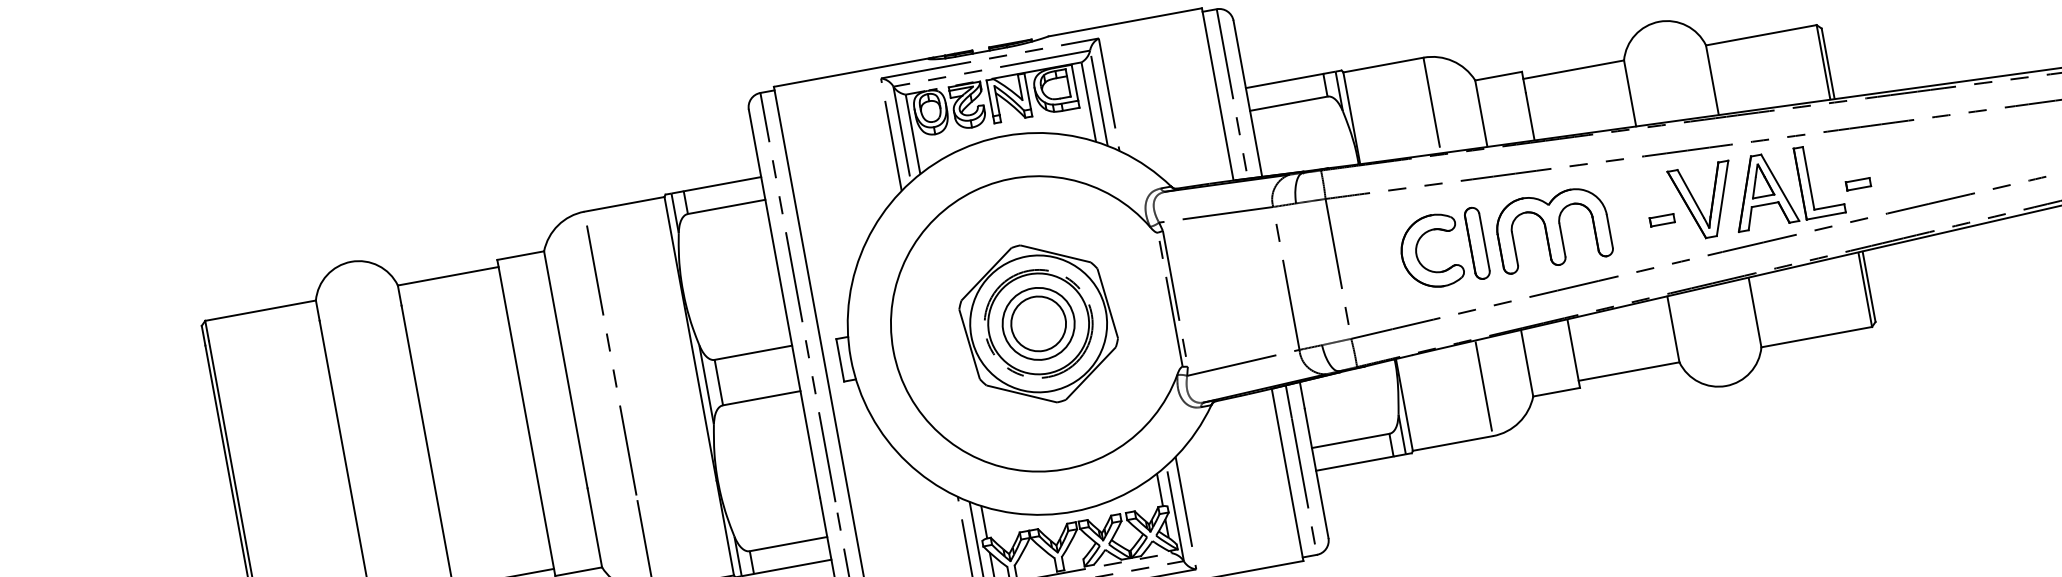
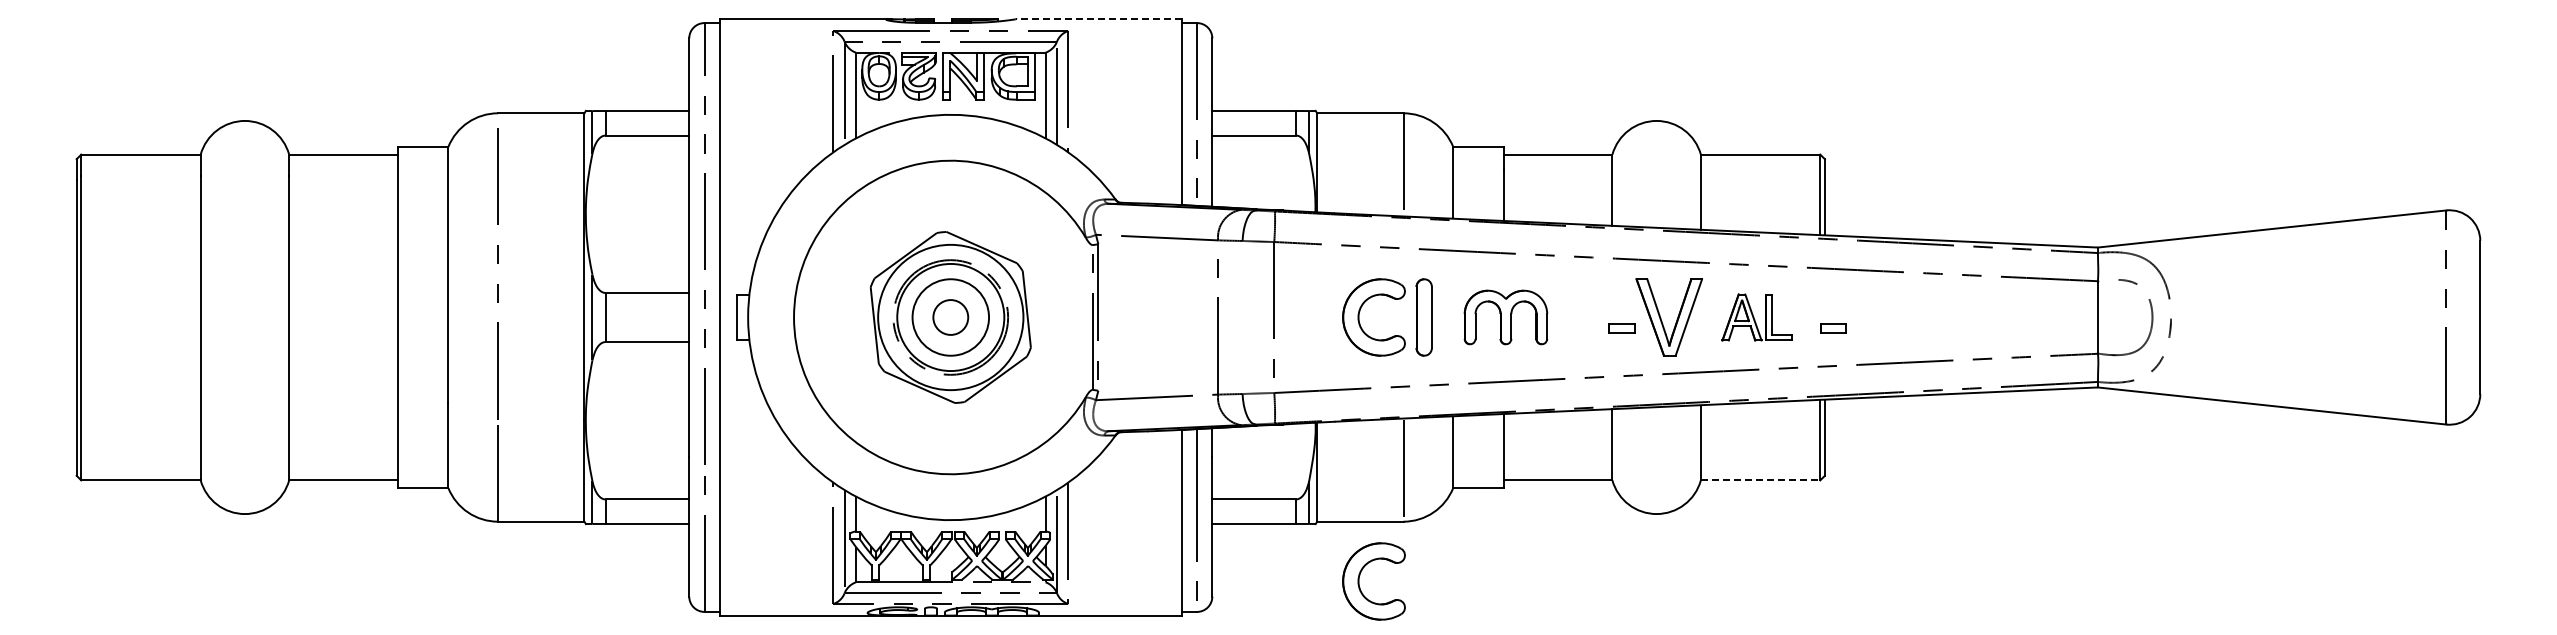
line: (1124, 22) -> (1098, 19), solid -> dashed
part: (1785, 186) -> (1756, 317), size x0.6
part: (1552, 229) -> (1505, 317), size x0.7
circle: (1038, 323) -> (950, 317), size x0.6
line: (1816, 337) -> (1760, 480), solid -> dashed
part: (1462, 499) -> (1359, 581), added

